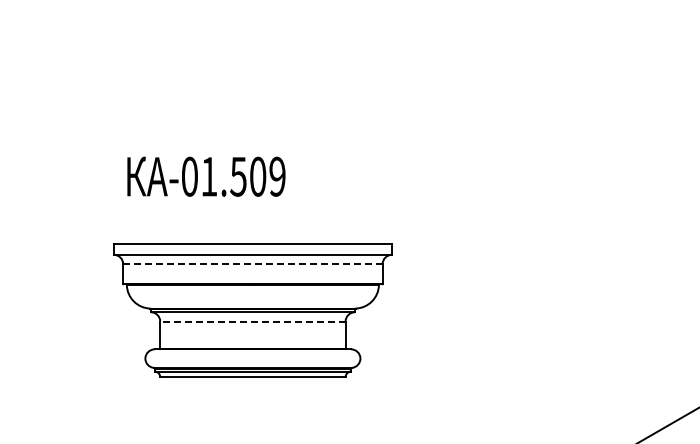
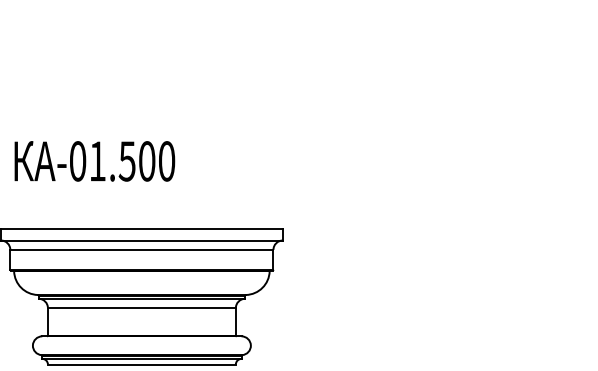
text: (277, 176) -> (166, 161), -01.509 -> -01.500
line: (252, 264) -> (141, 250), dashed -> solid
line: (252, 321) -> (141, 308), dashed -> solid

